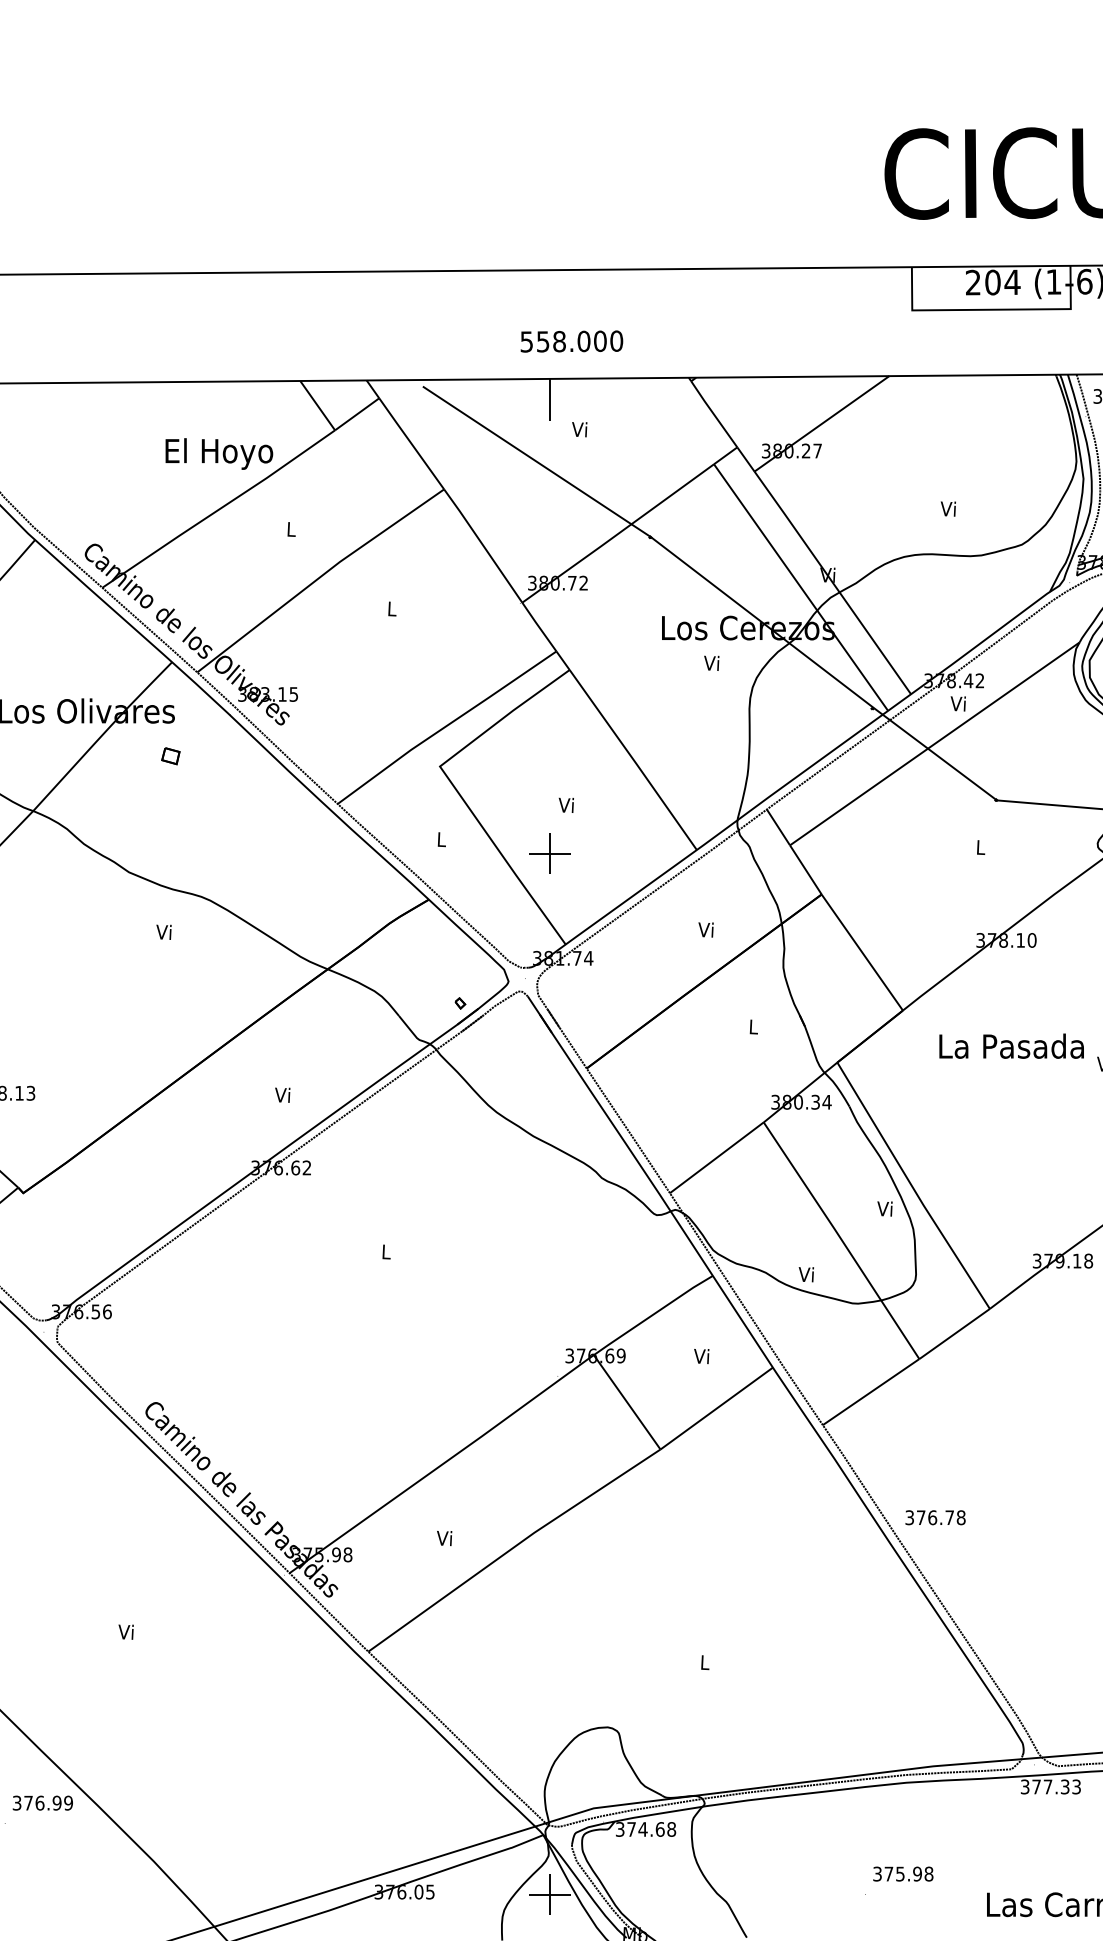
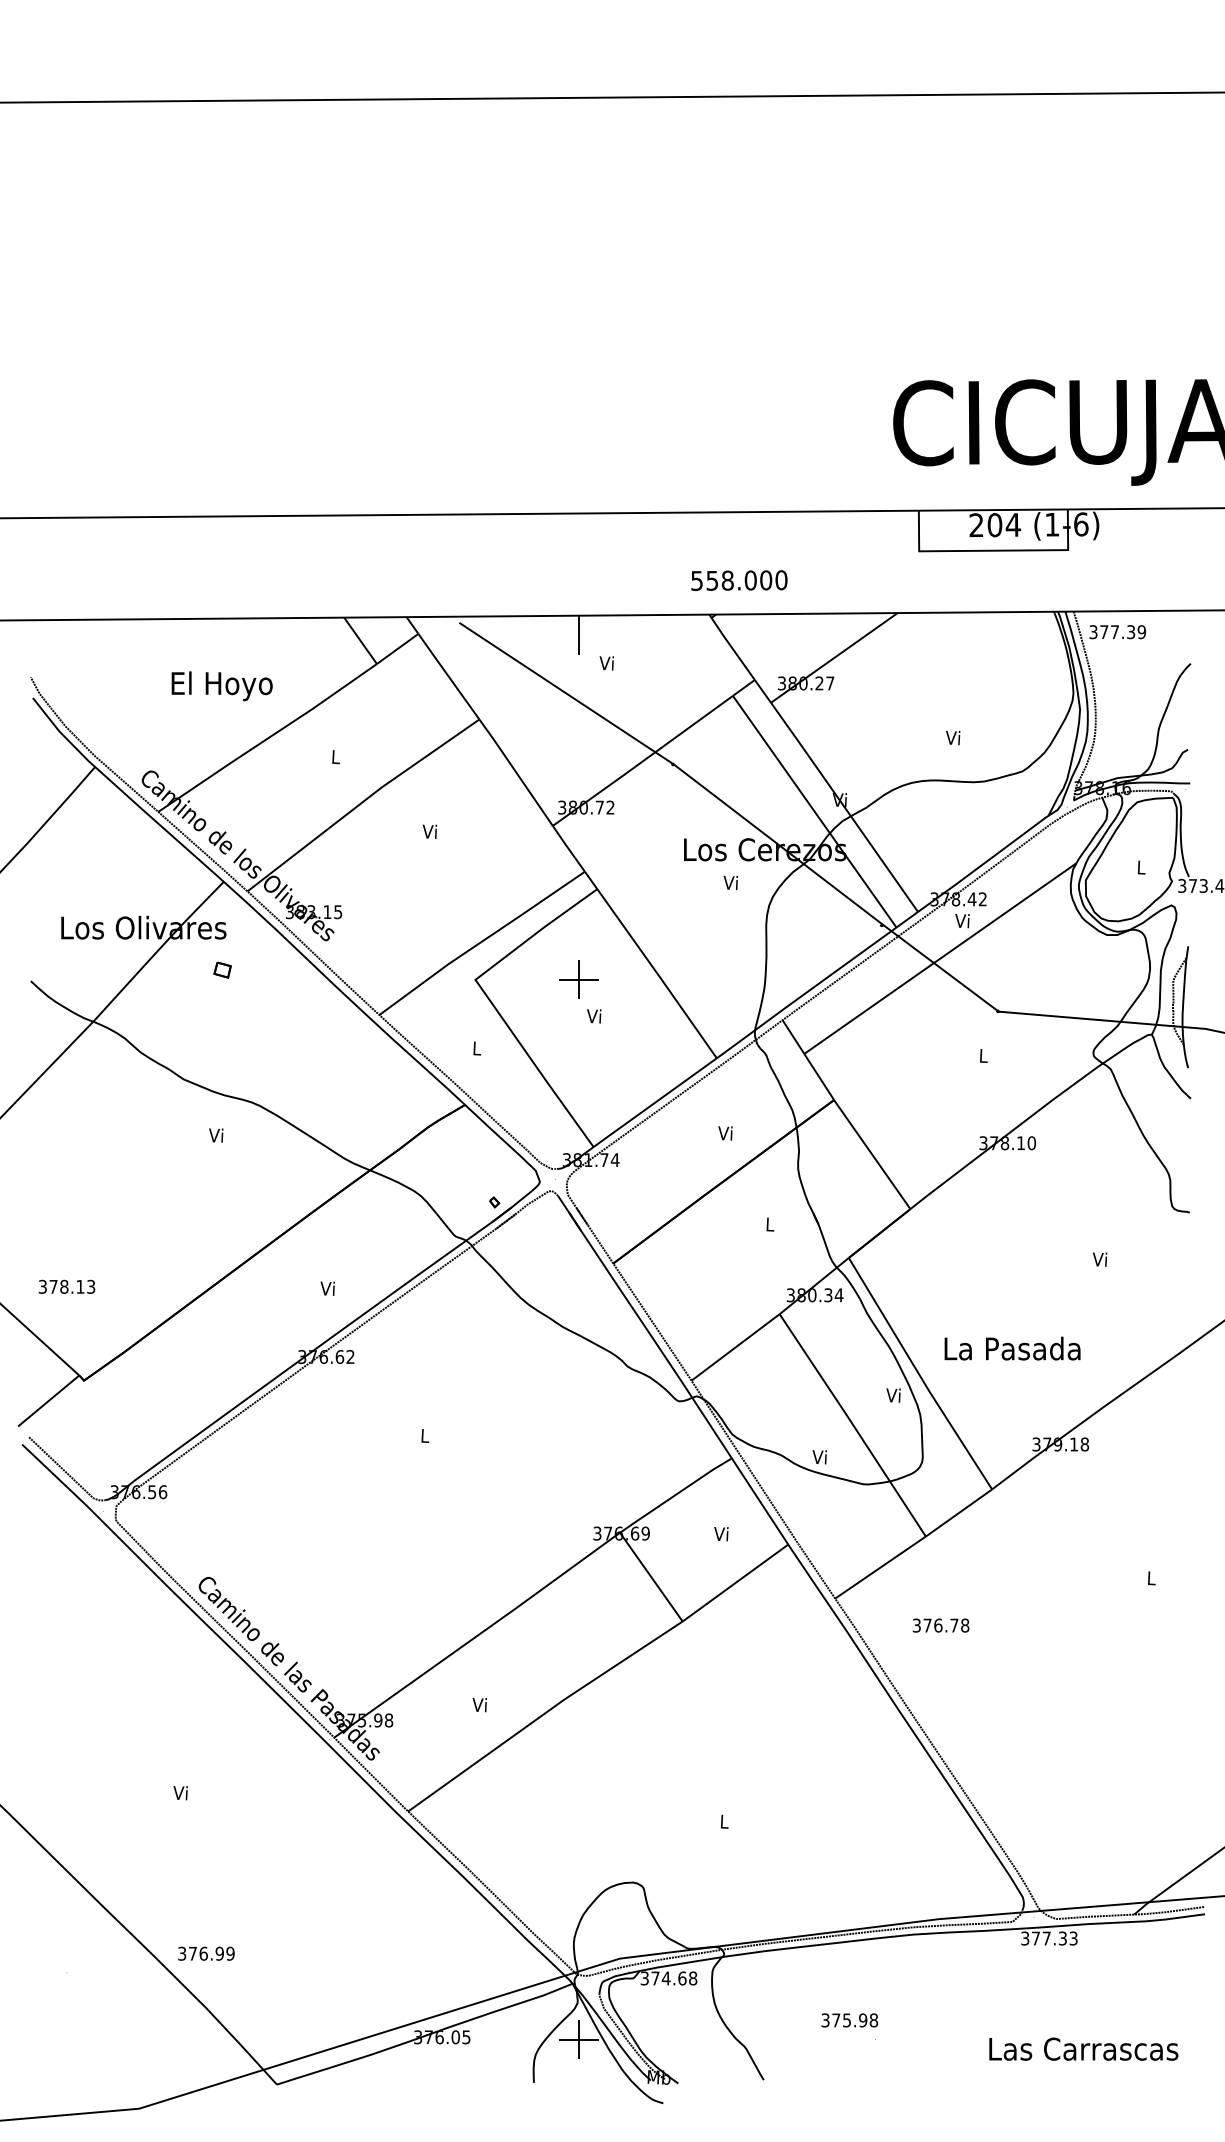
text: (571, 341) -> (739, 580), moved
text: (218, 454) -> (221, 686), moved
text: (391, 608) -> (429, 831), L -> Vi
part: (549, 853) -> (578, 979), moved
text: (1011, 1046) -> (1012, 1348), moved
text: (934, 1517) -> (940, 1625), moved
text: (42, 1802) -> (206, 1953), moved
text: (903, 1874) -> (849, 2020), moved

